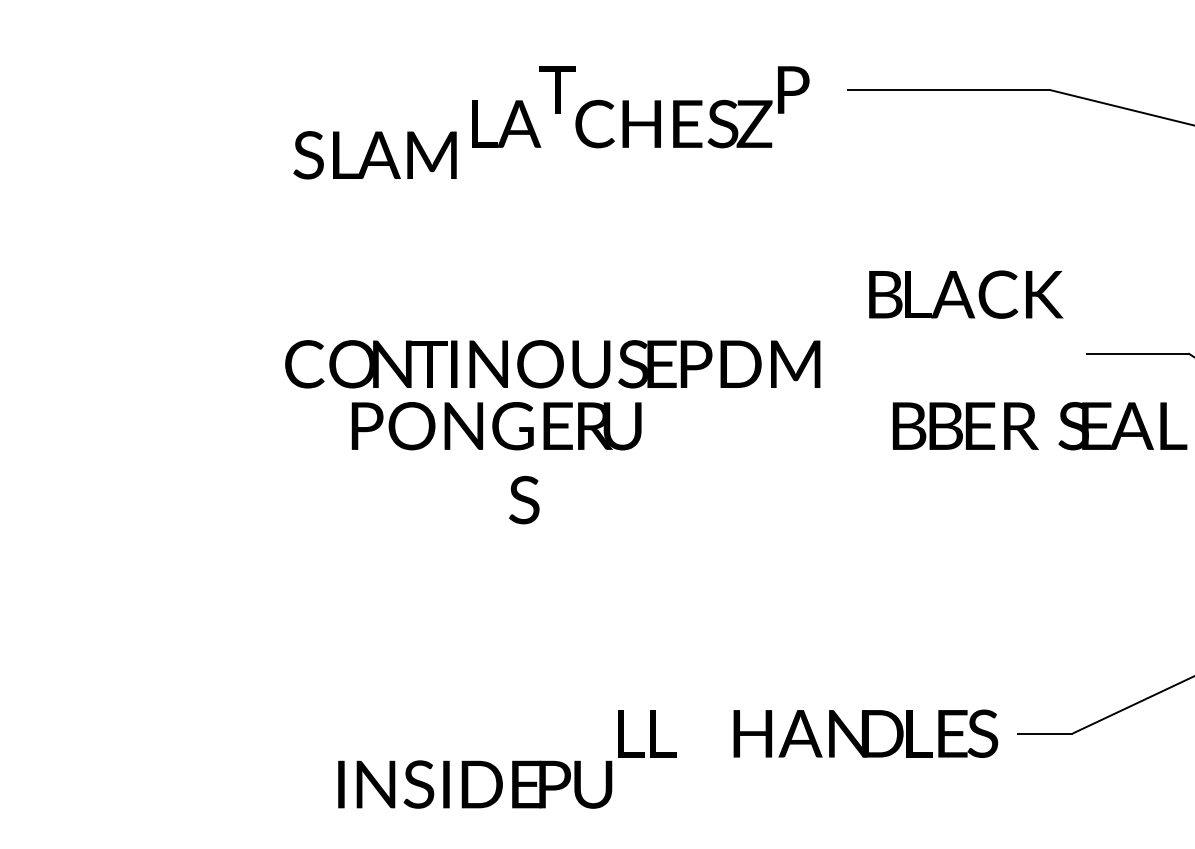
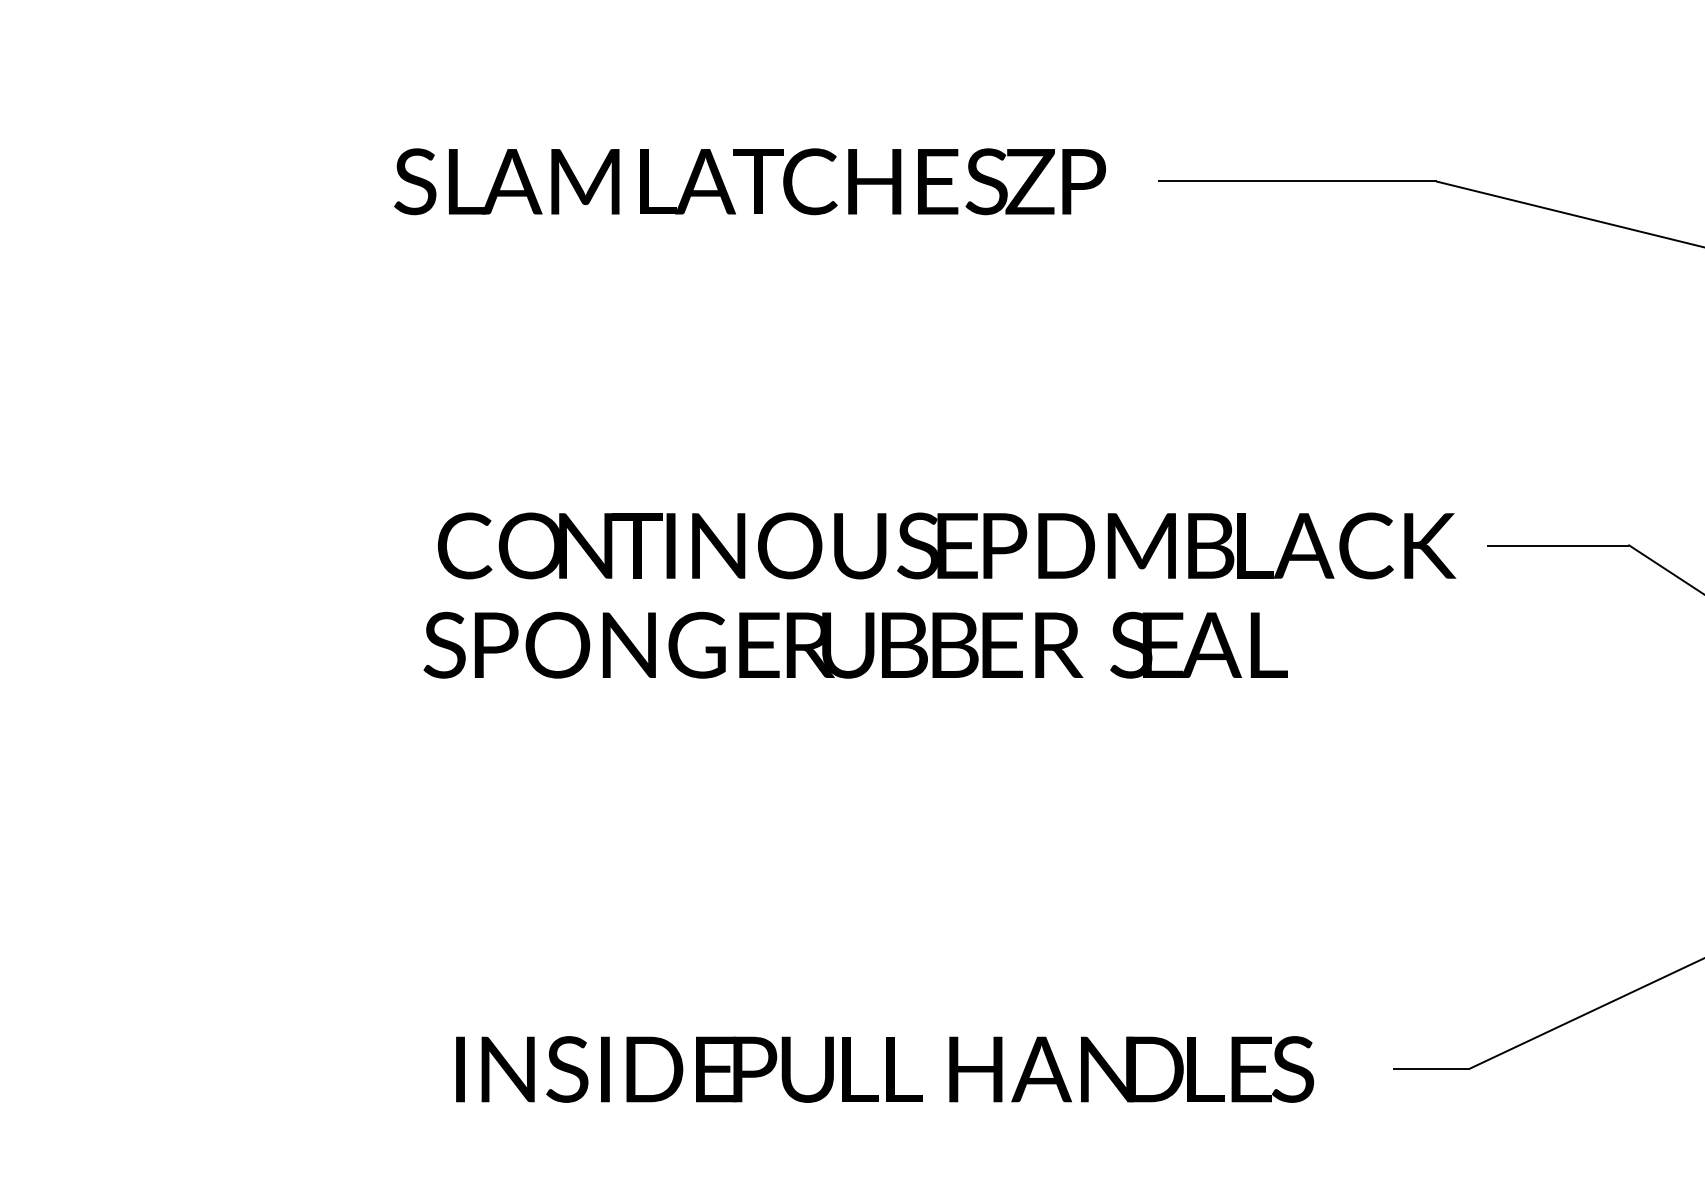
text: (506, 123) -> (688, 181), moved
text: (673, 123) -> (918, 181), moved
text: (374, 155) -> (506, 181), moved
text: (966, 294) -> (1322, 545), moved
text: (552, 363) -> (806, 545), moved
text: (1039, 425) -> (1084, 644), moved
text: (524, 499) -> (444, 644), moved
text: (865, 733) -> (1131, 1069), moved
text: (474, 784) -> (644, 1069), moved

